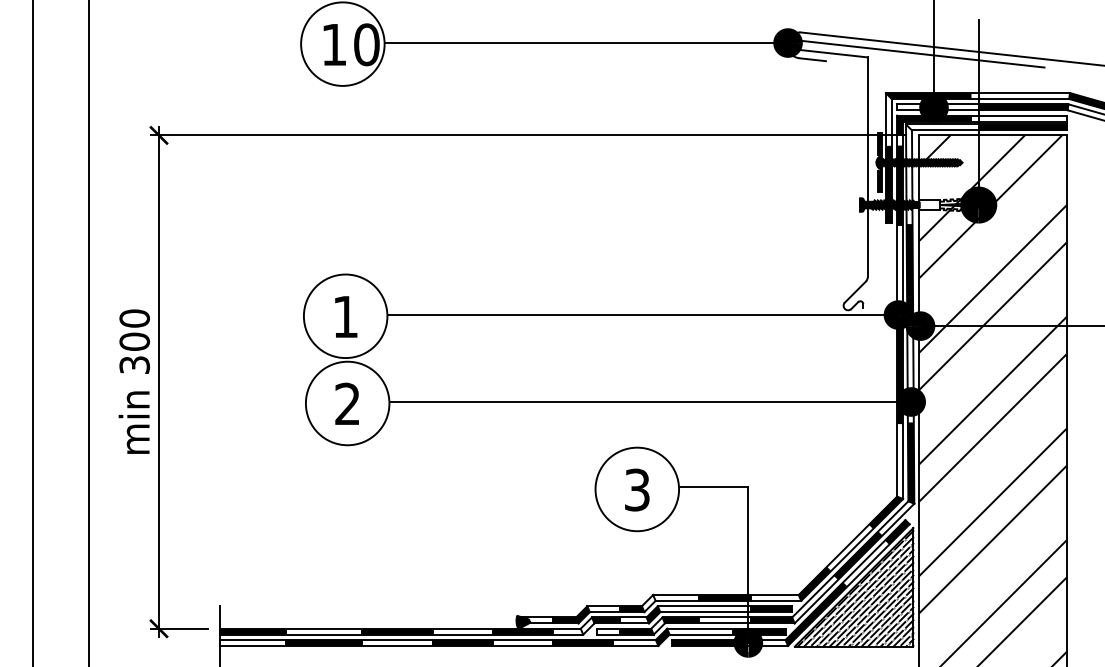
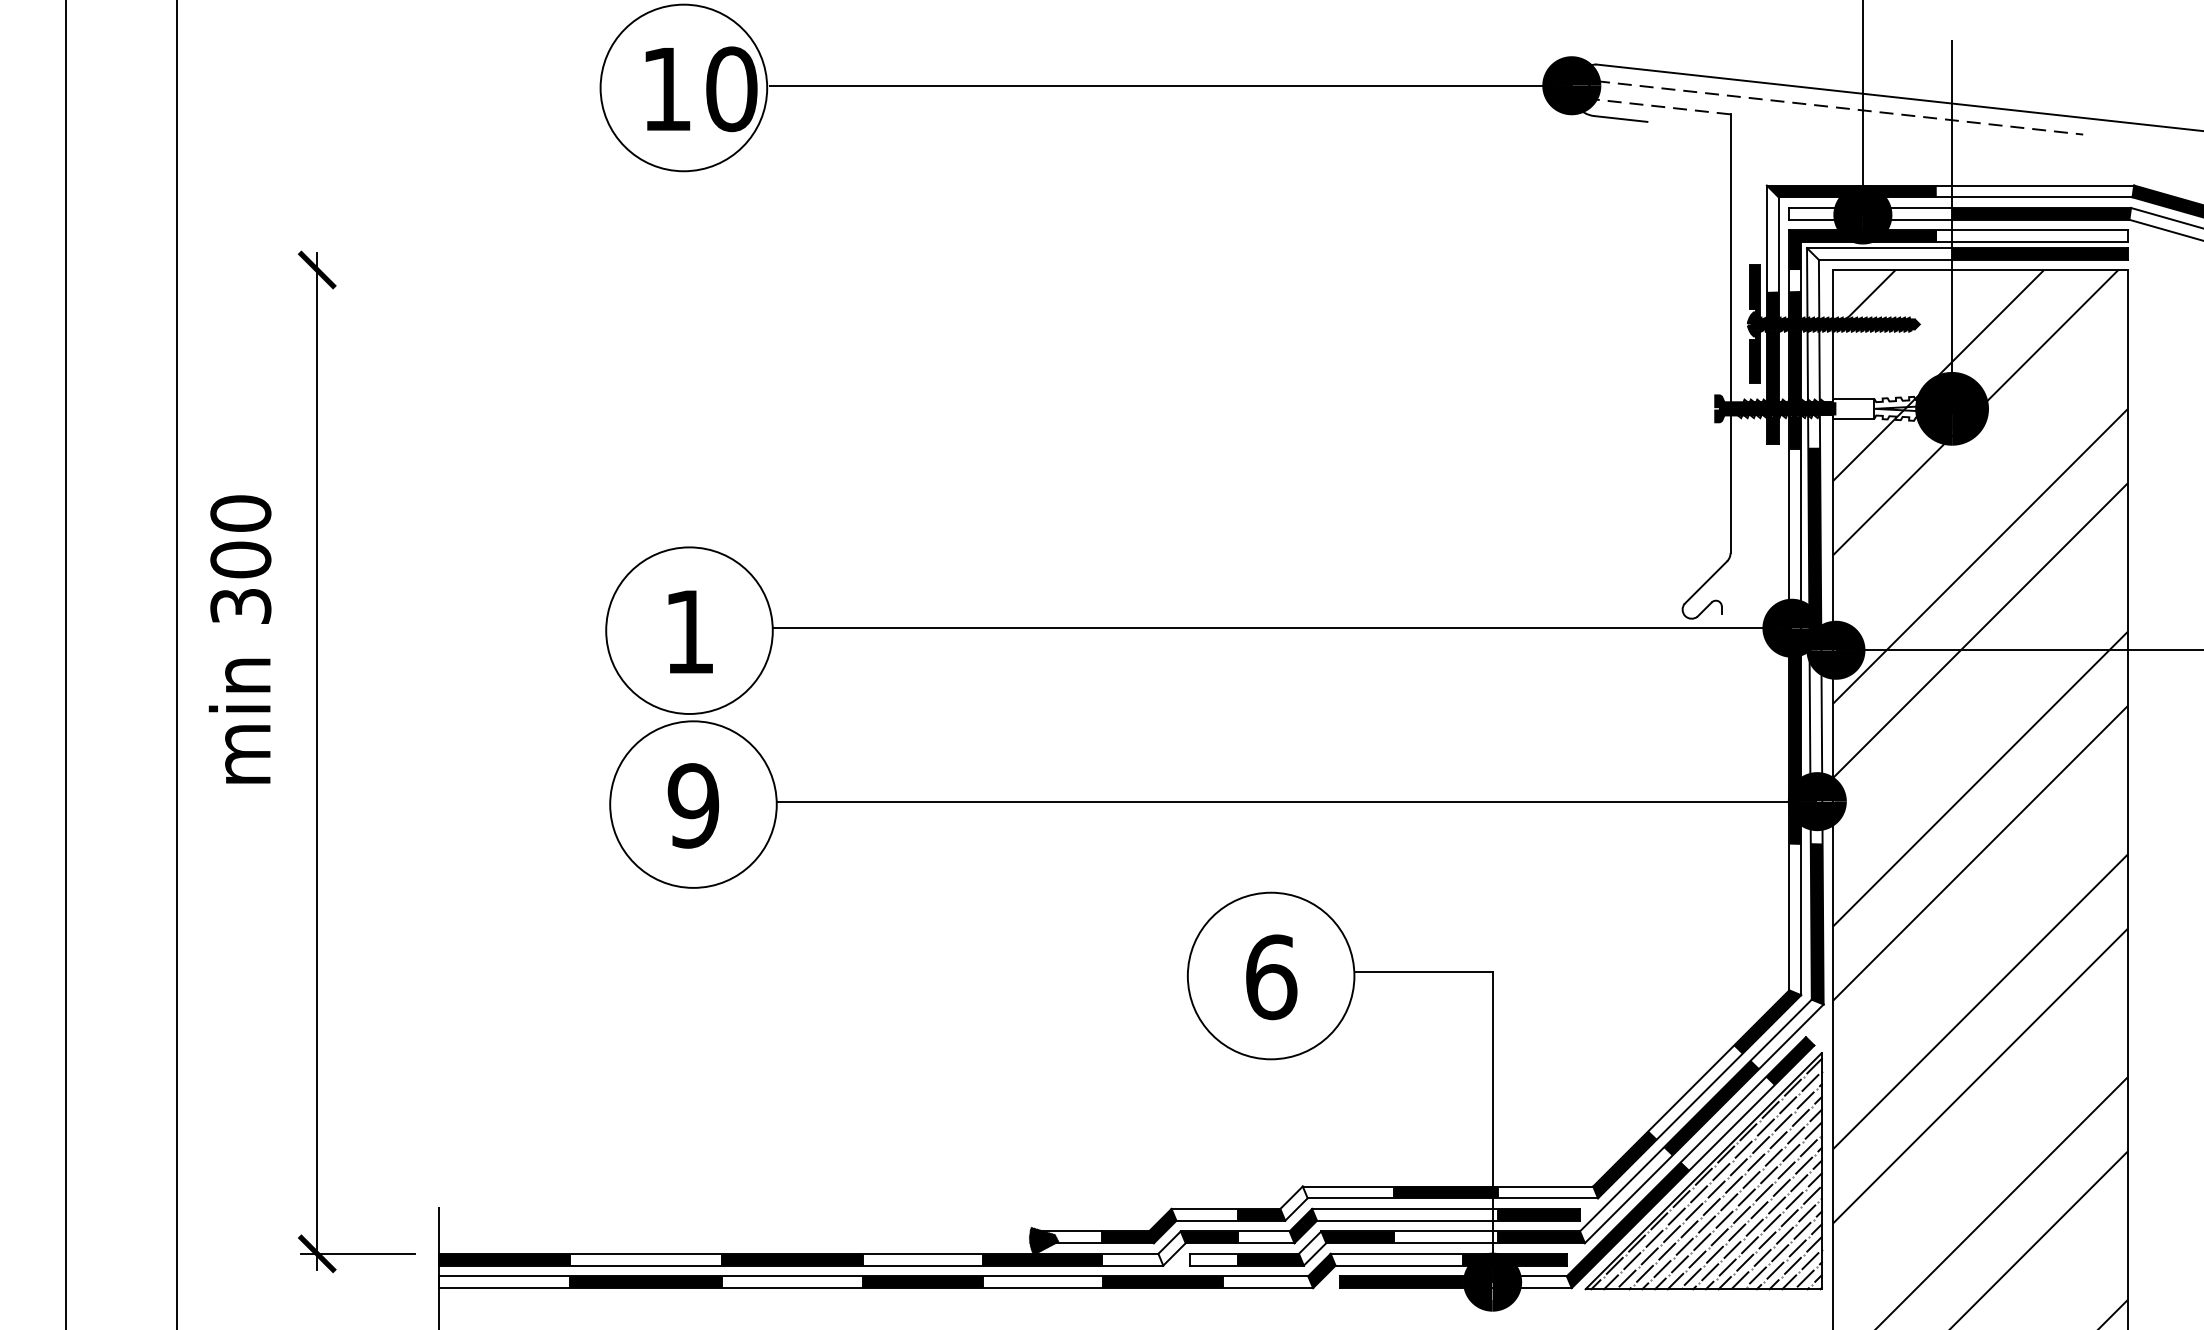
line: (833, 53) -> (1662, 106), solid -> dashed
line: (922, 54) -> (1839, 108), solid -> dashed
line: (528, 135) -> (1054, 270), removed
text: (133, 381) -> (238, 639), moved
text: (347, 403) -> (693, 804), 2 -> 9
text: (637, 489) -> (1271, 976), 3 -> 6

